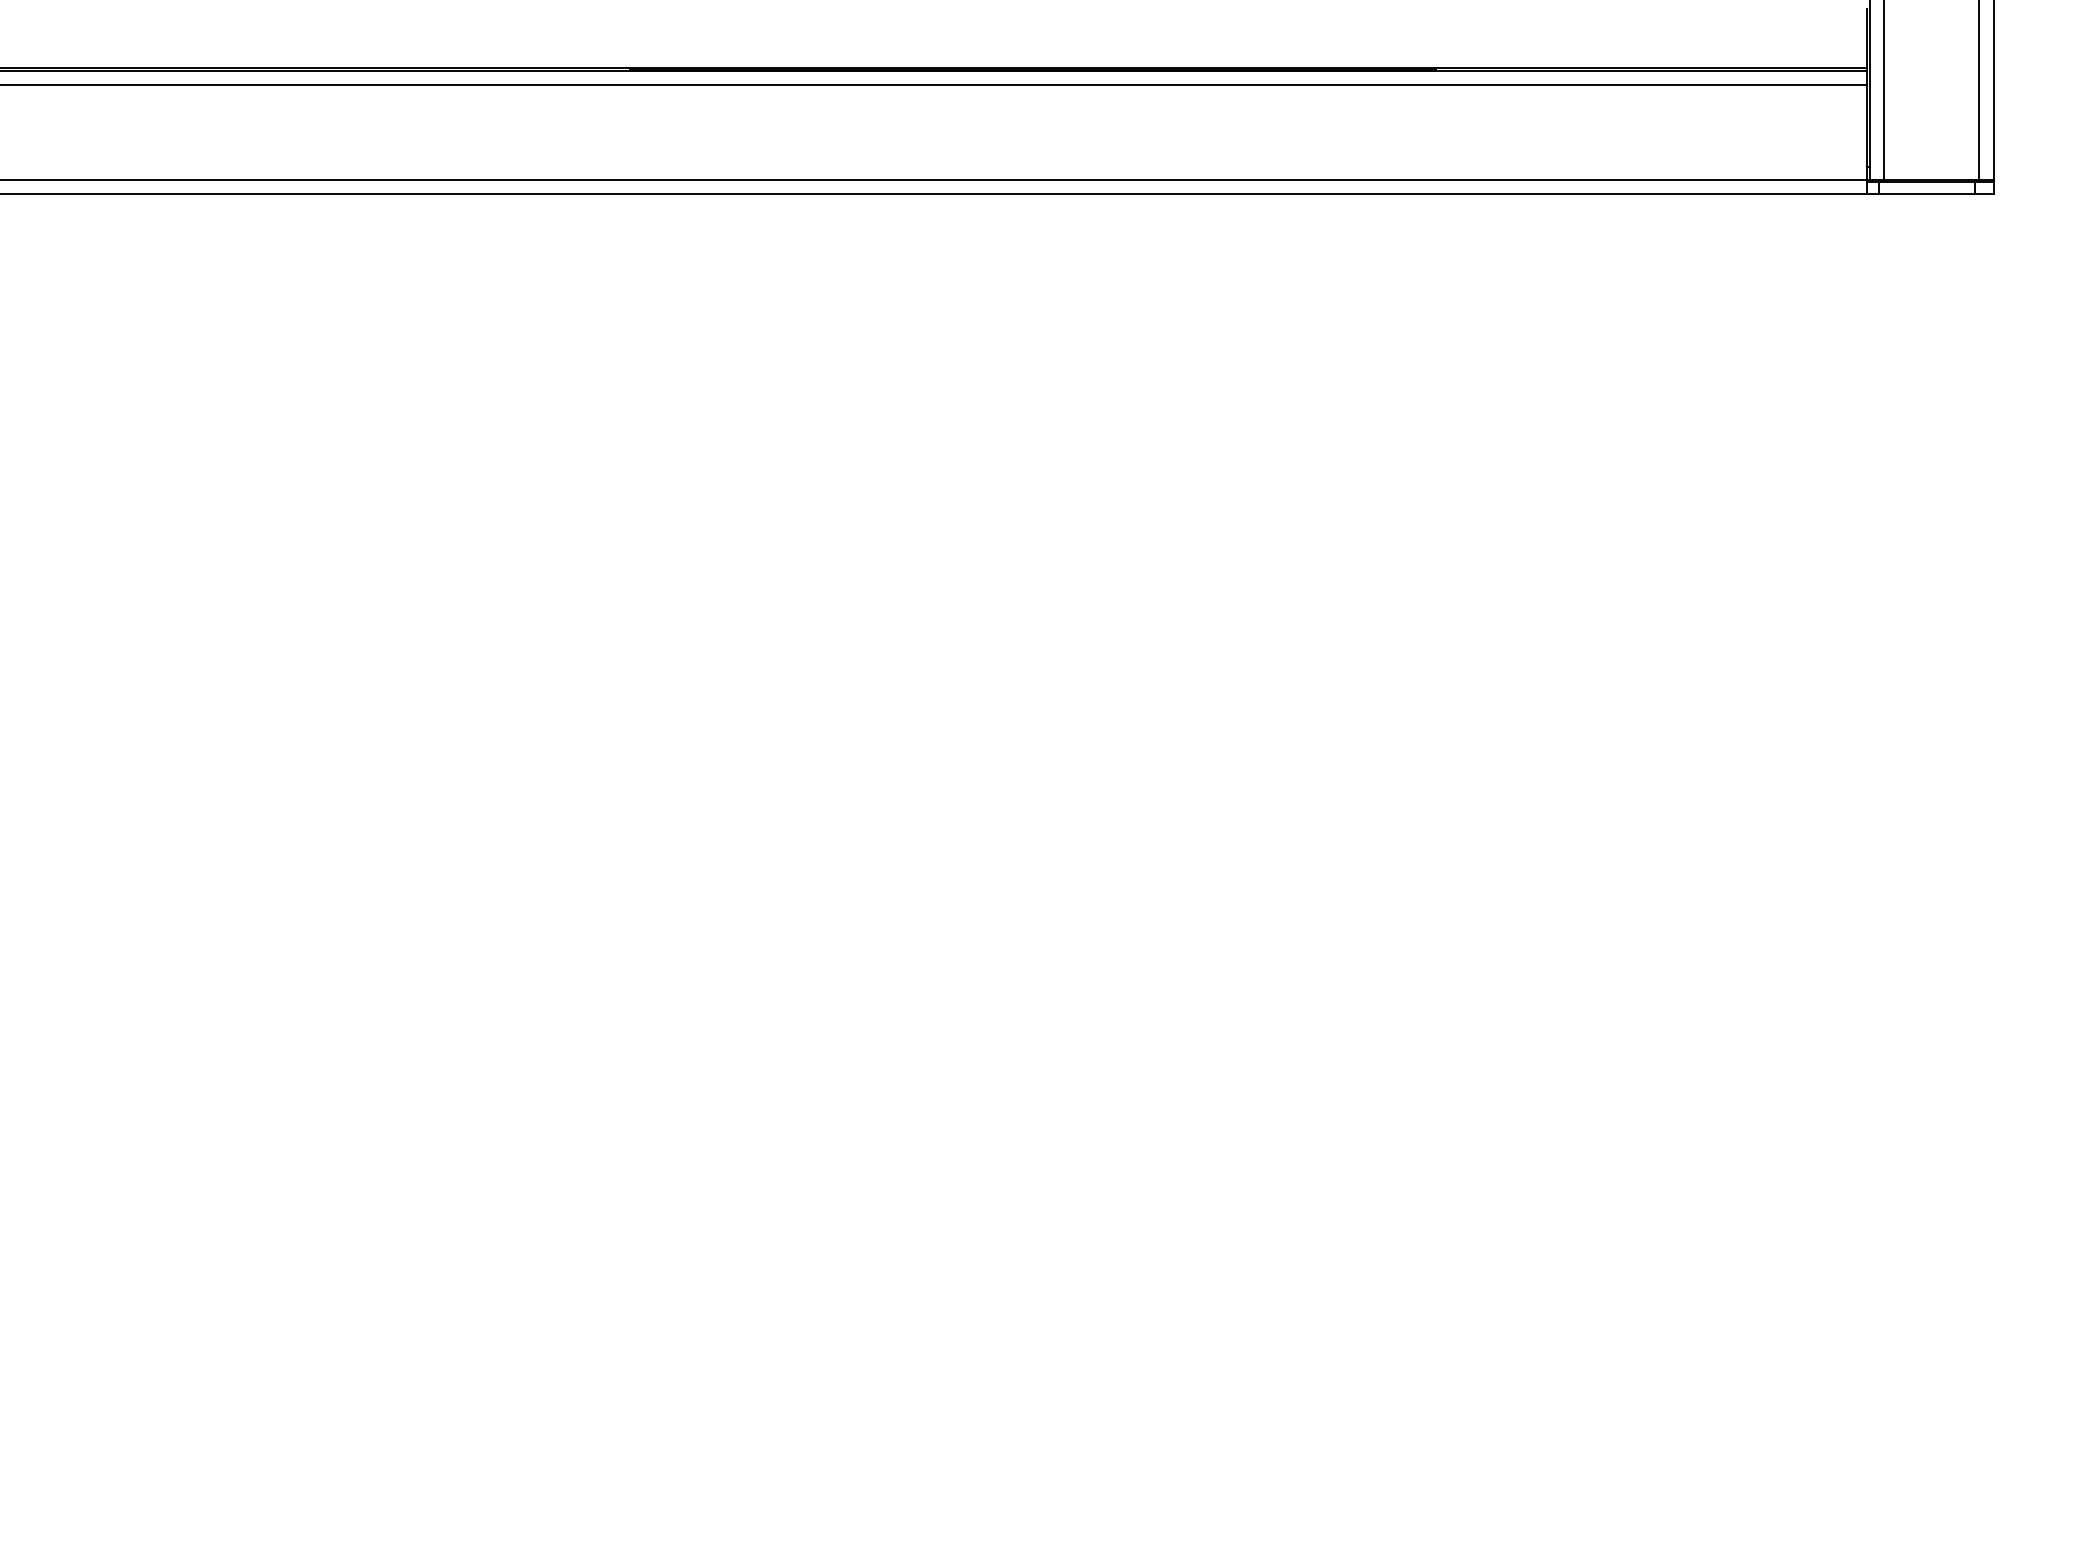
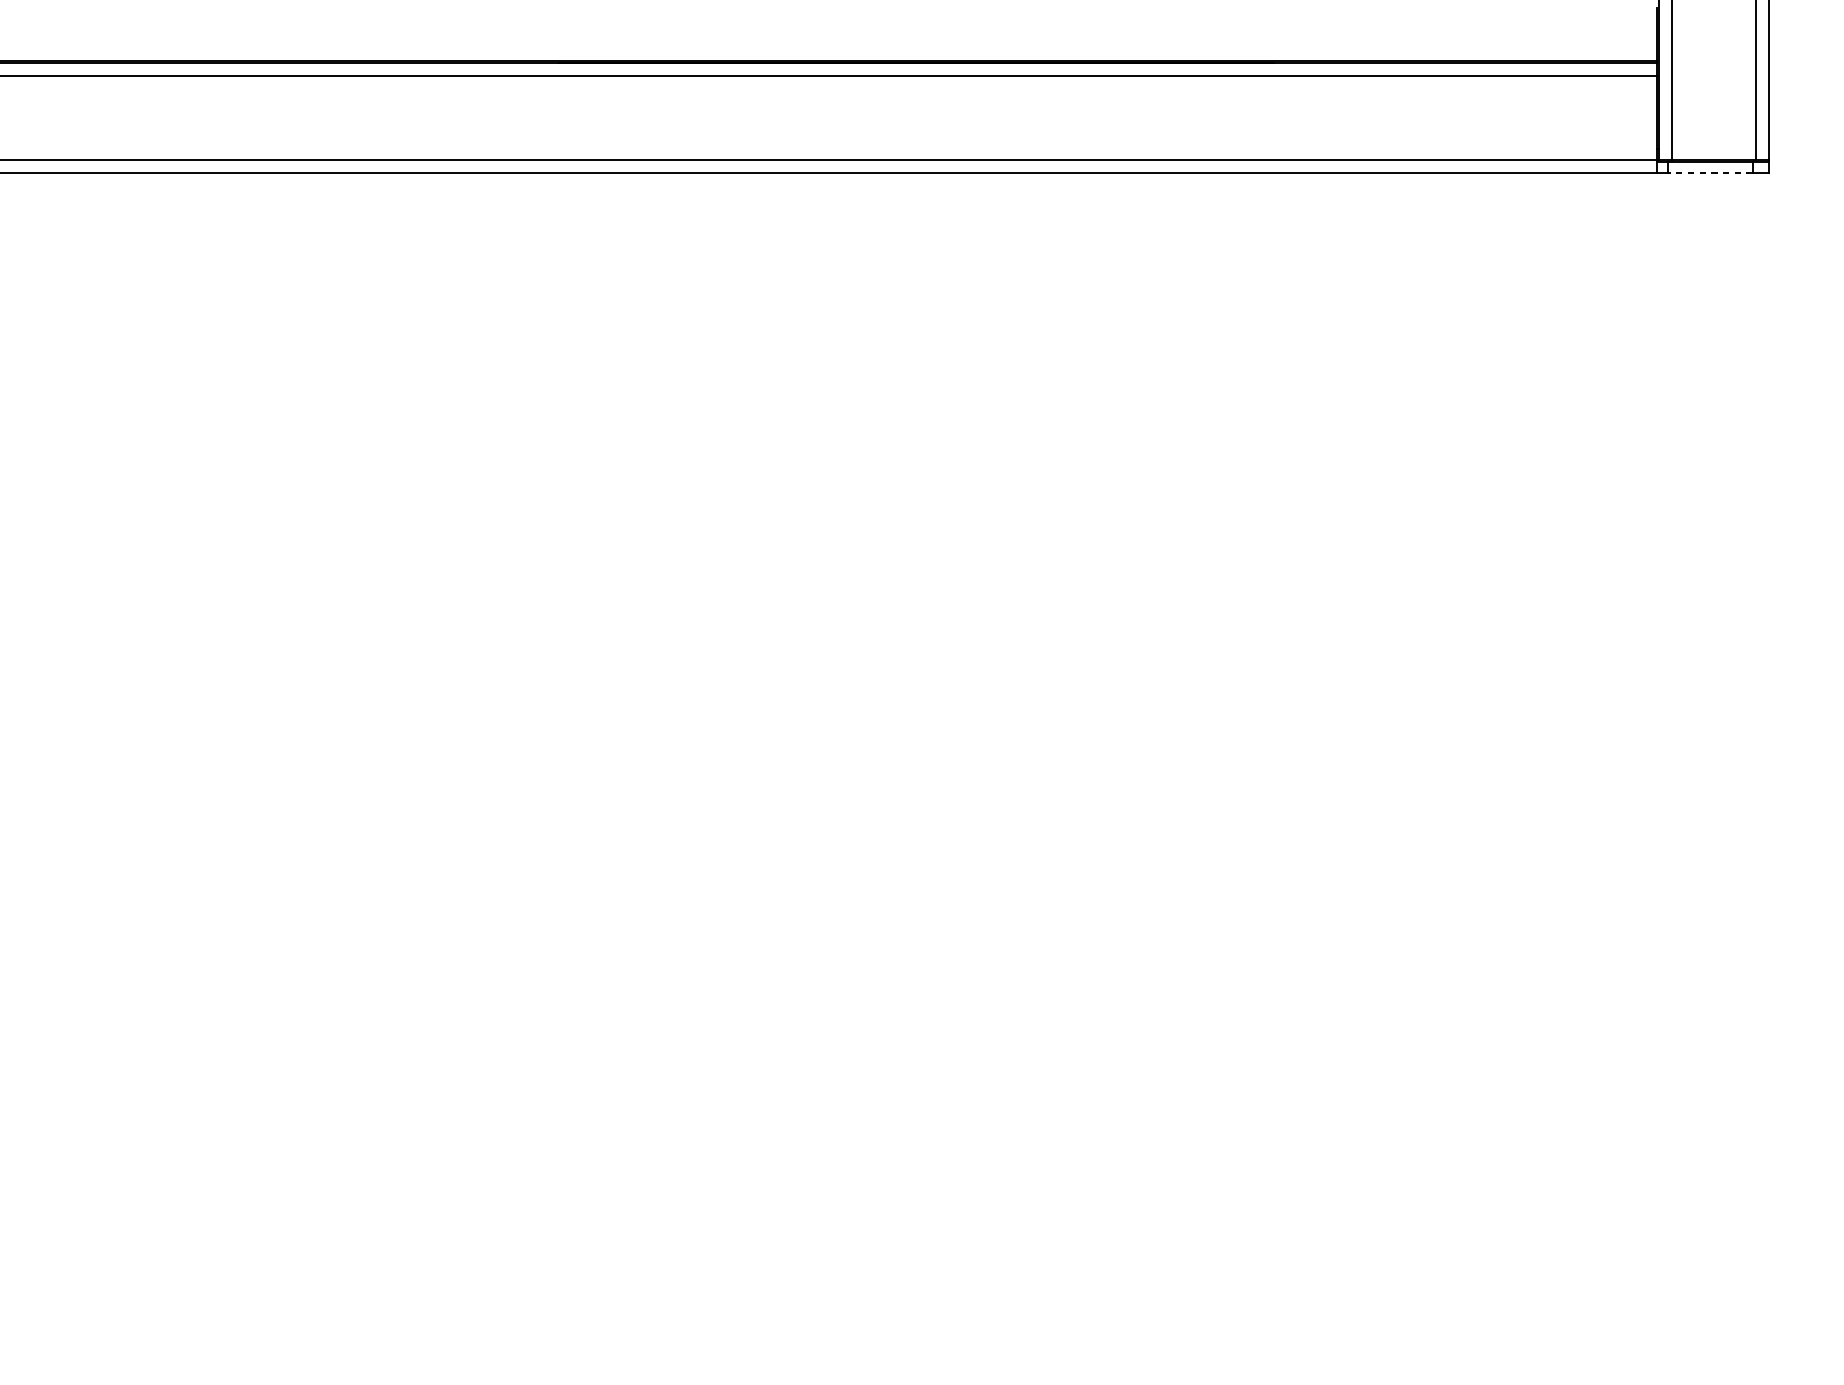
line: (1927, 194) -> (1710, 172), solid -> dashed

